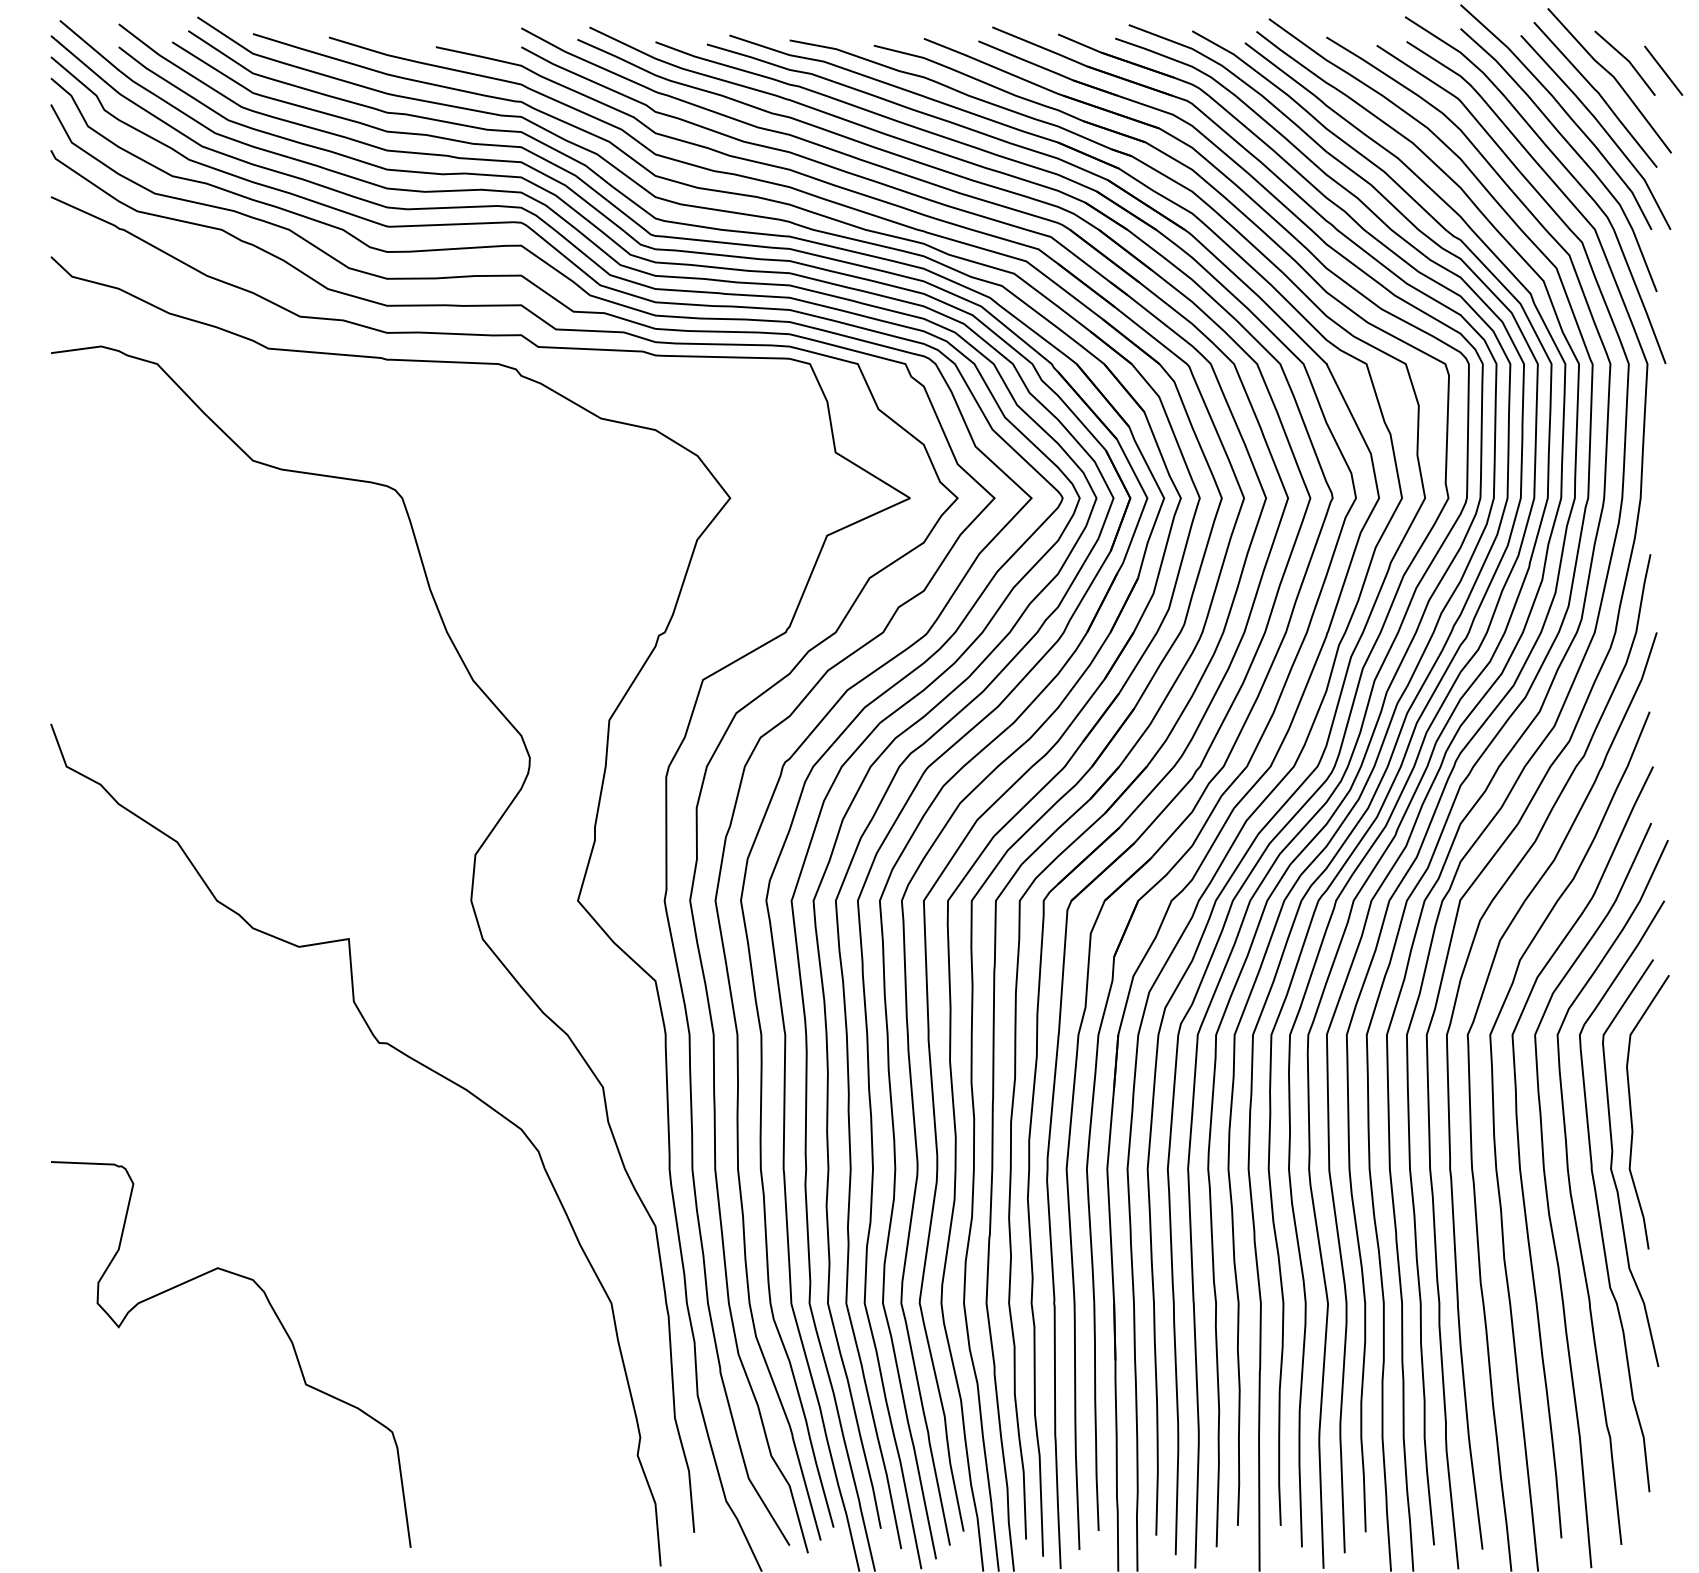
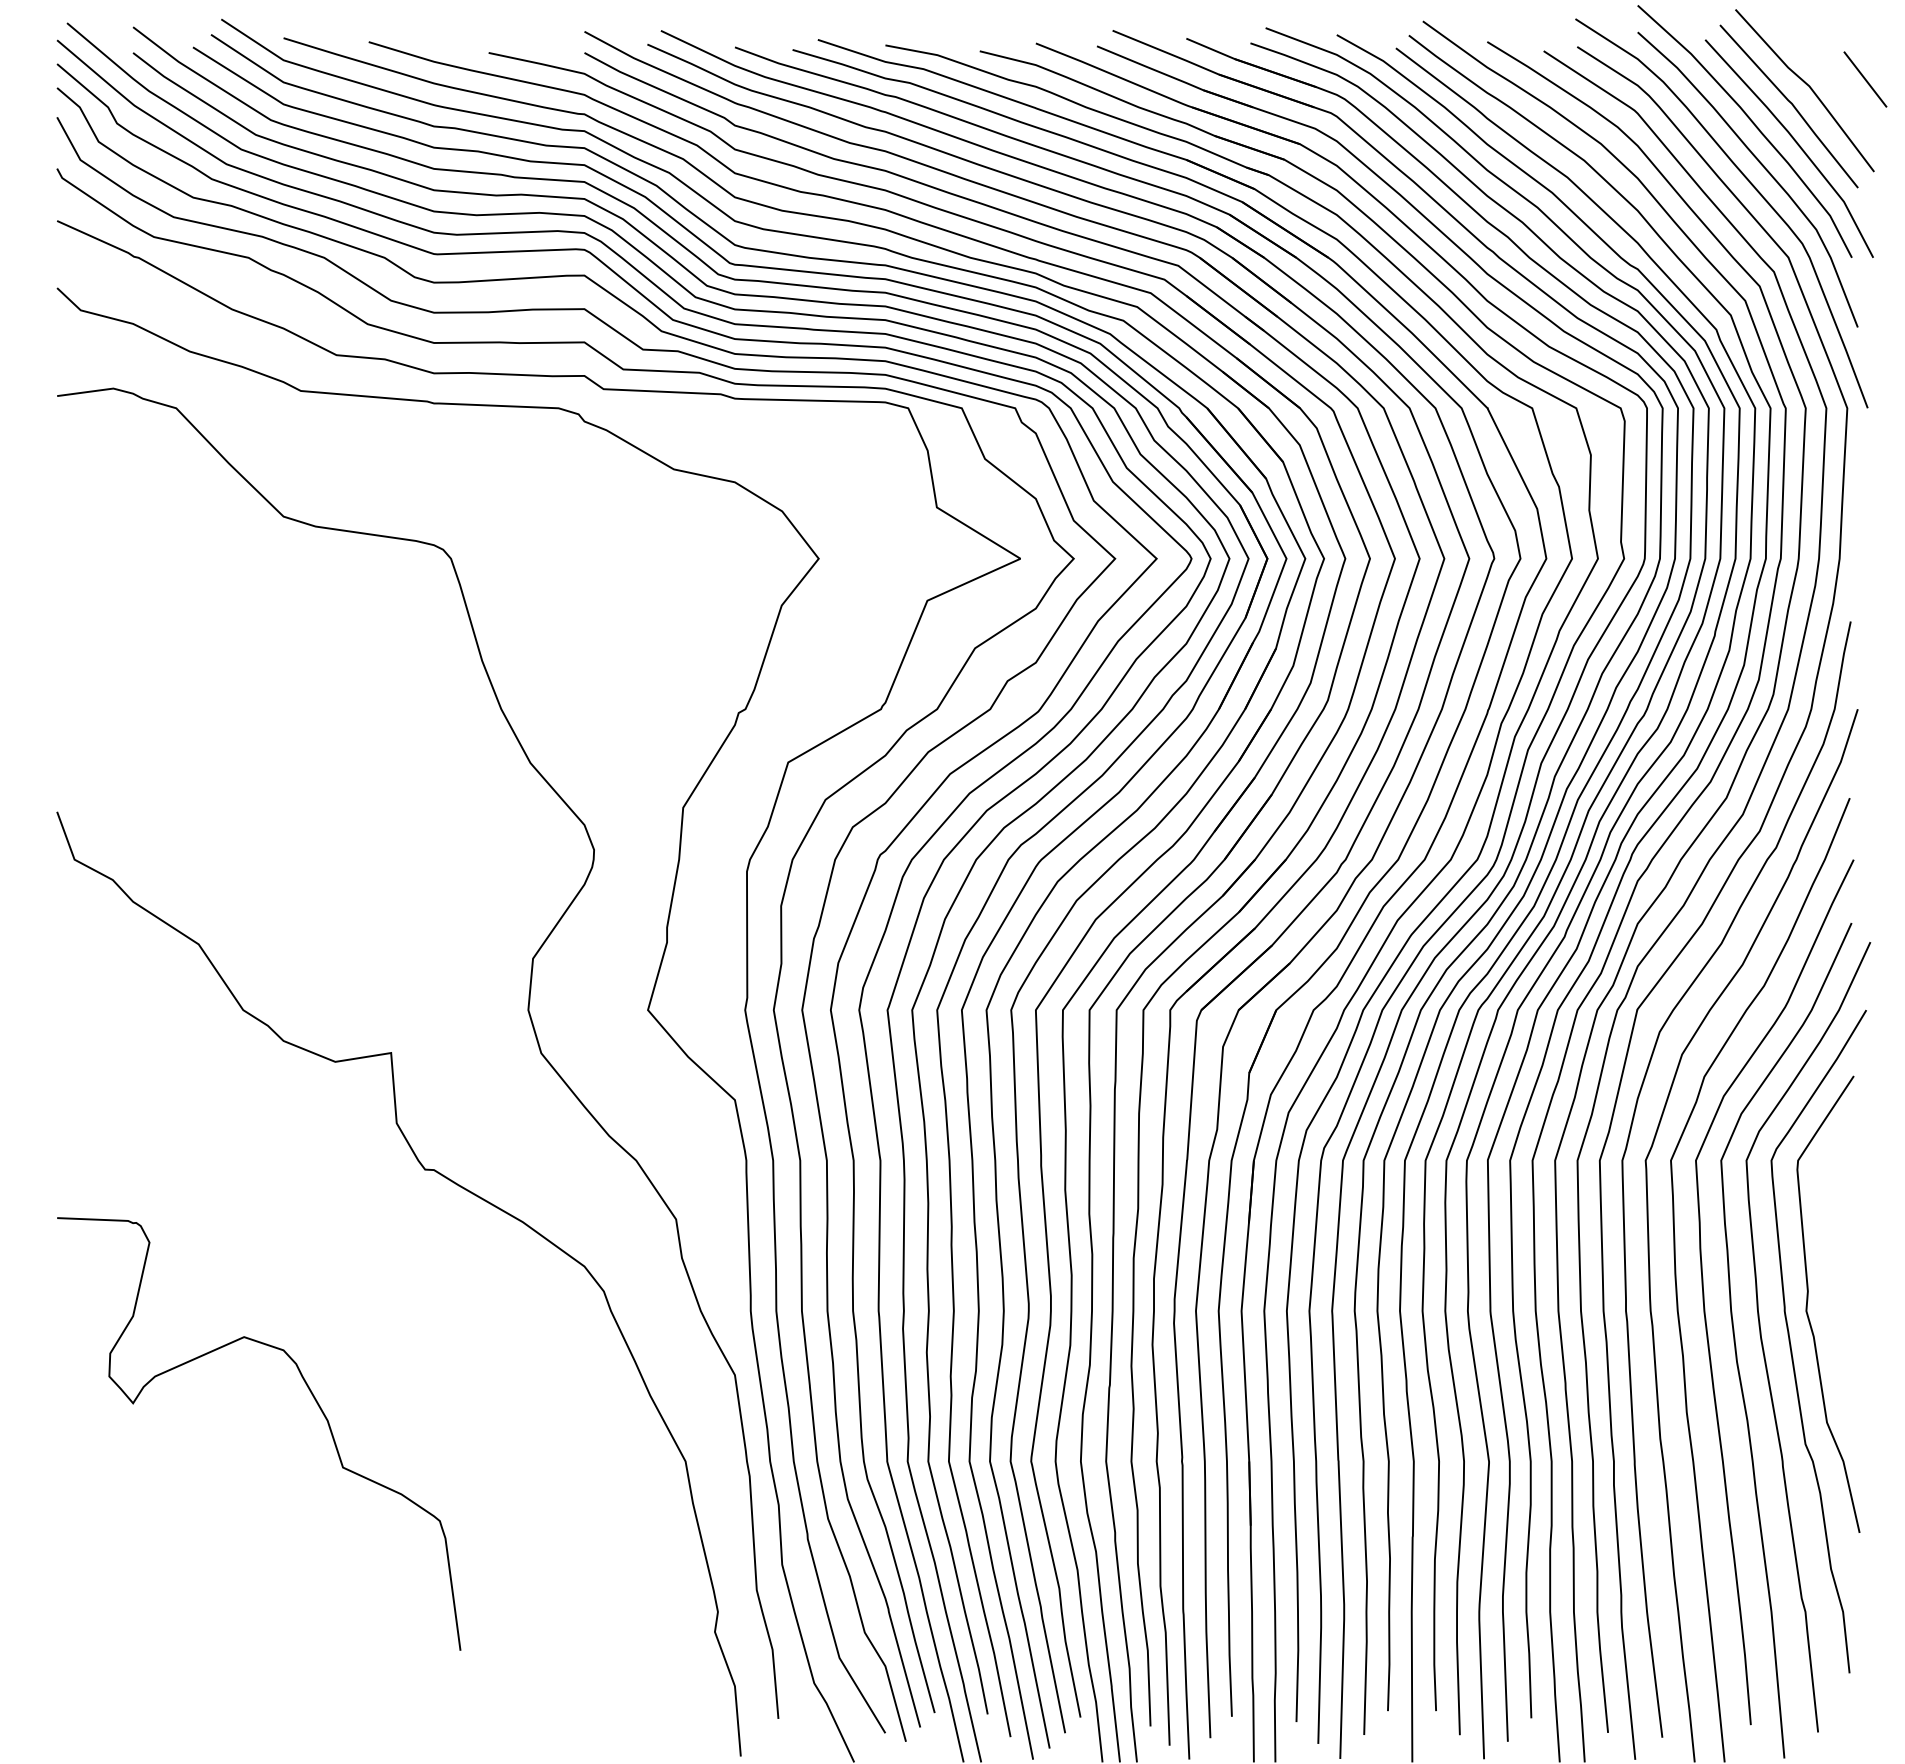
line: (1626, 60) -> (1823, 67), removed
curve: (1631, 1112) -> (1829, 1247), removed
curve: (279, 1322) -> (313, 1398), moved

